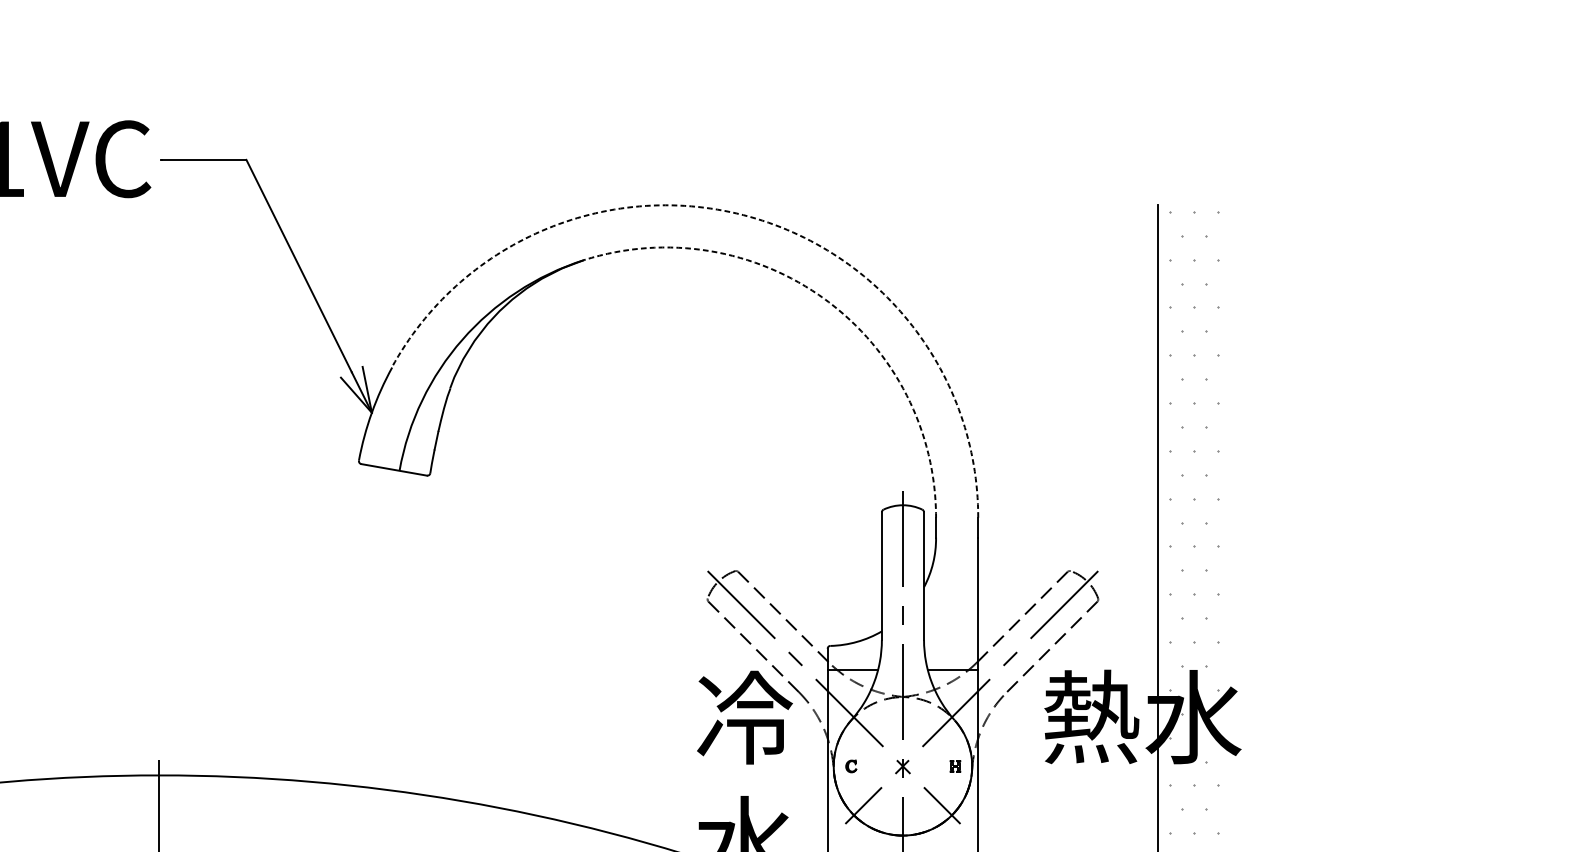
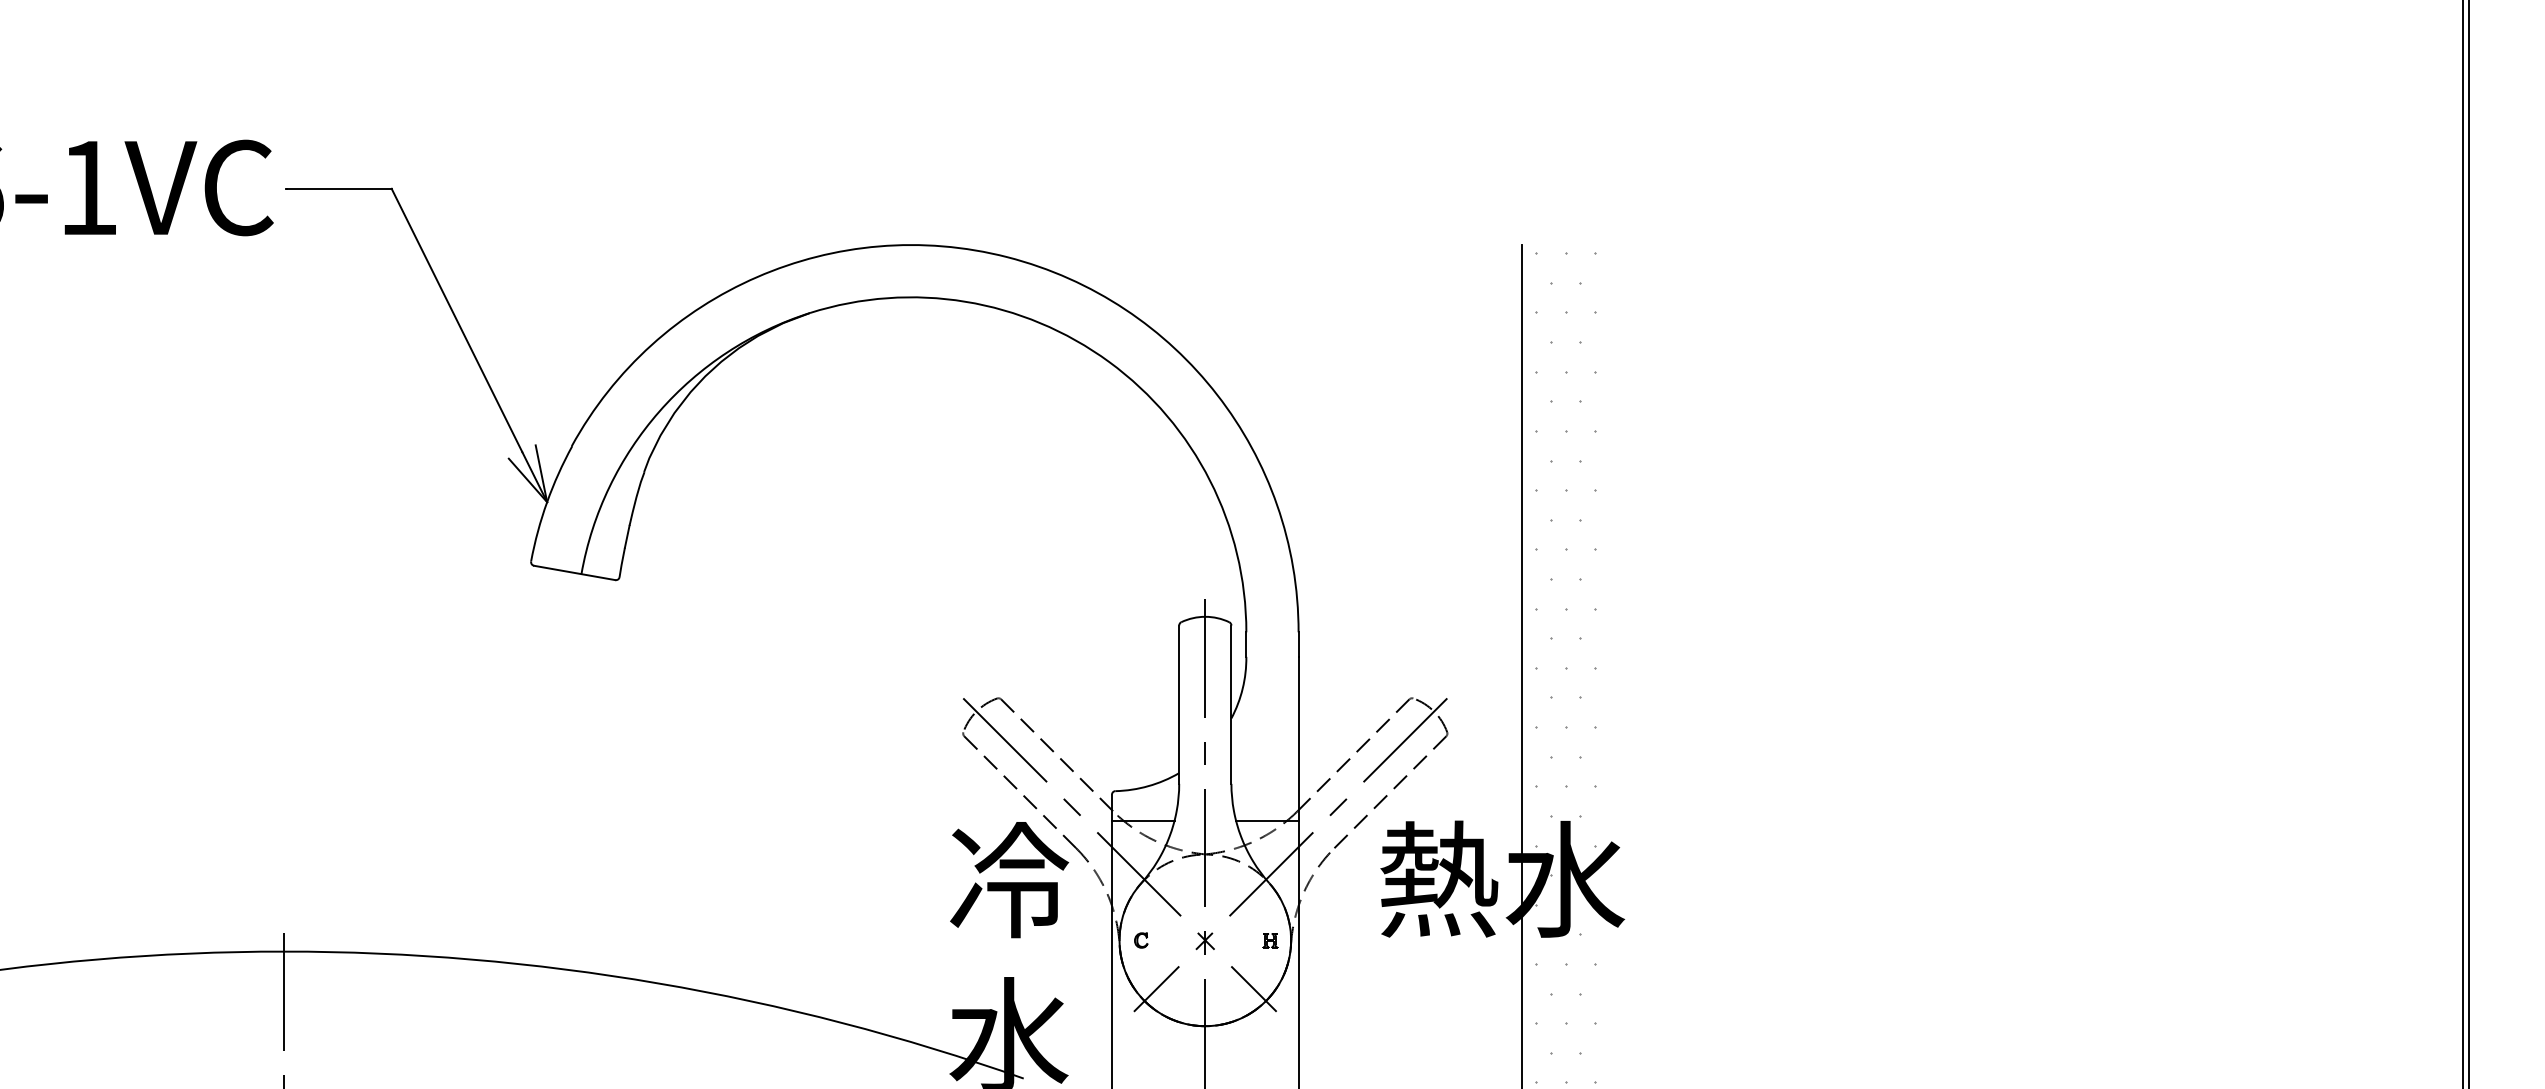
arc: (743, 215) -> (1007, 257), dashed -> solid
arc: (825, 300) -> (1109, 362), dashed -> solid

